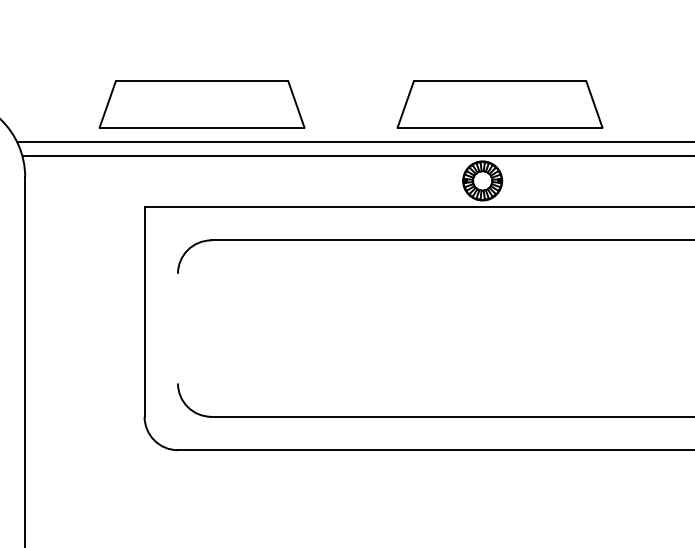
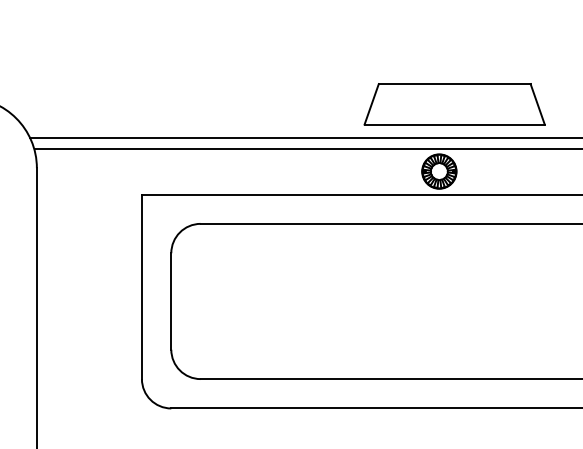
part: (201, 104) -> (192, 104), removed
line: (177, 328) -> (170, 301), added

